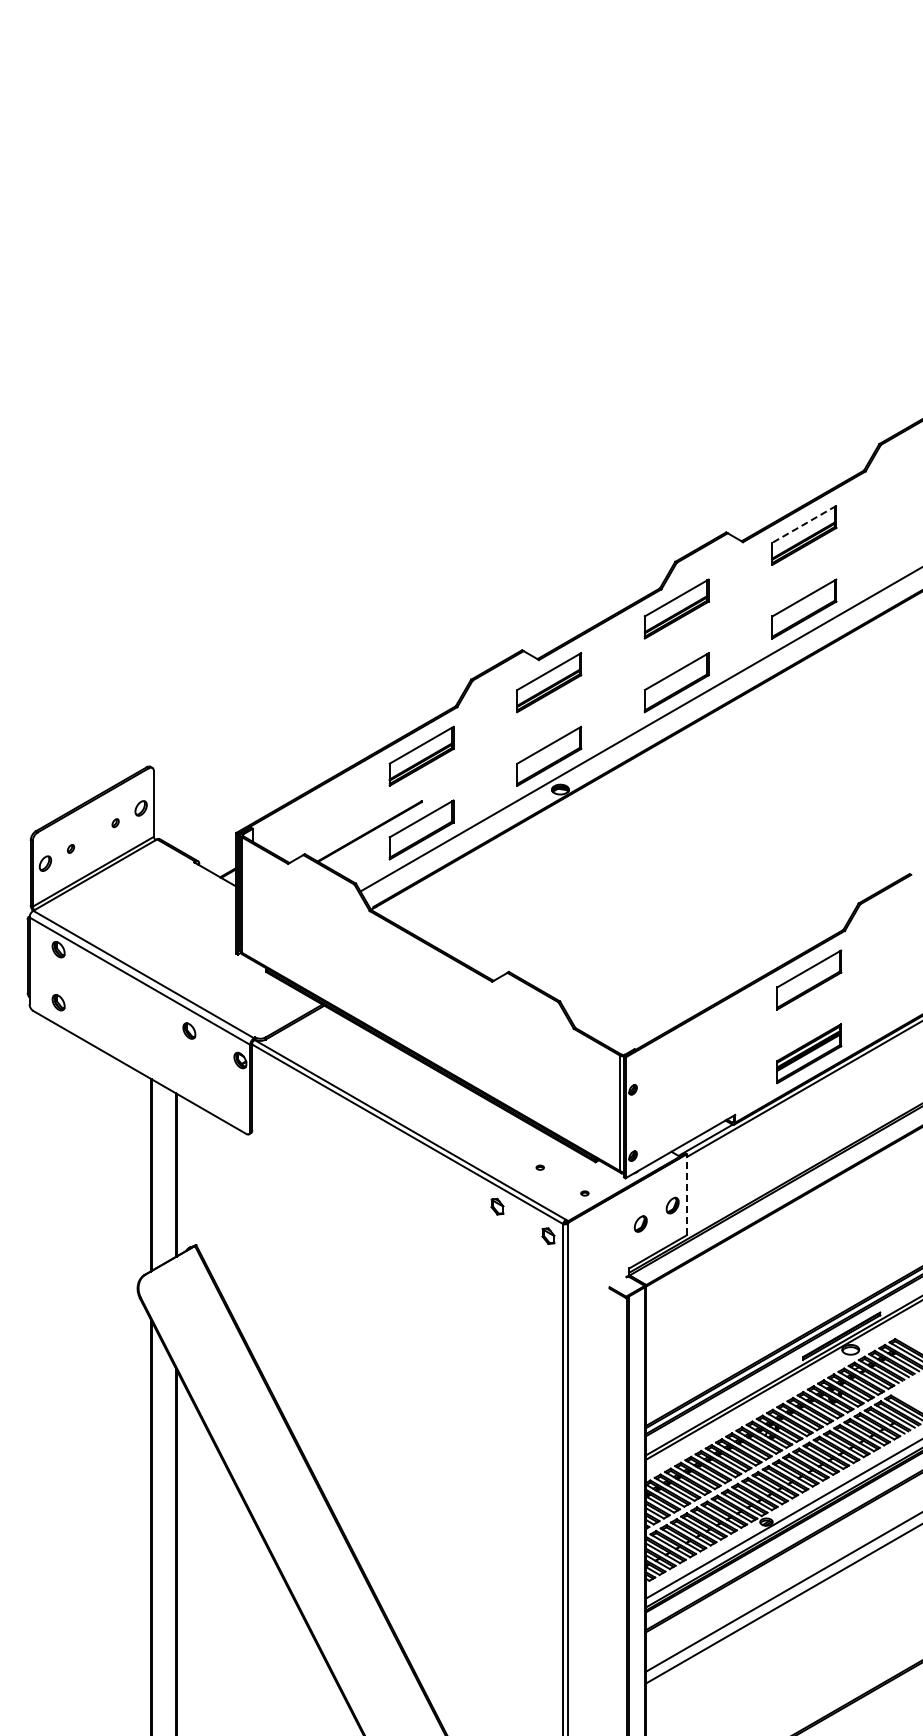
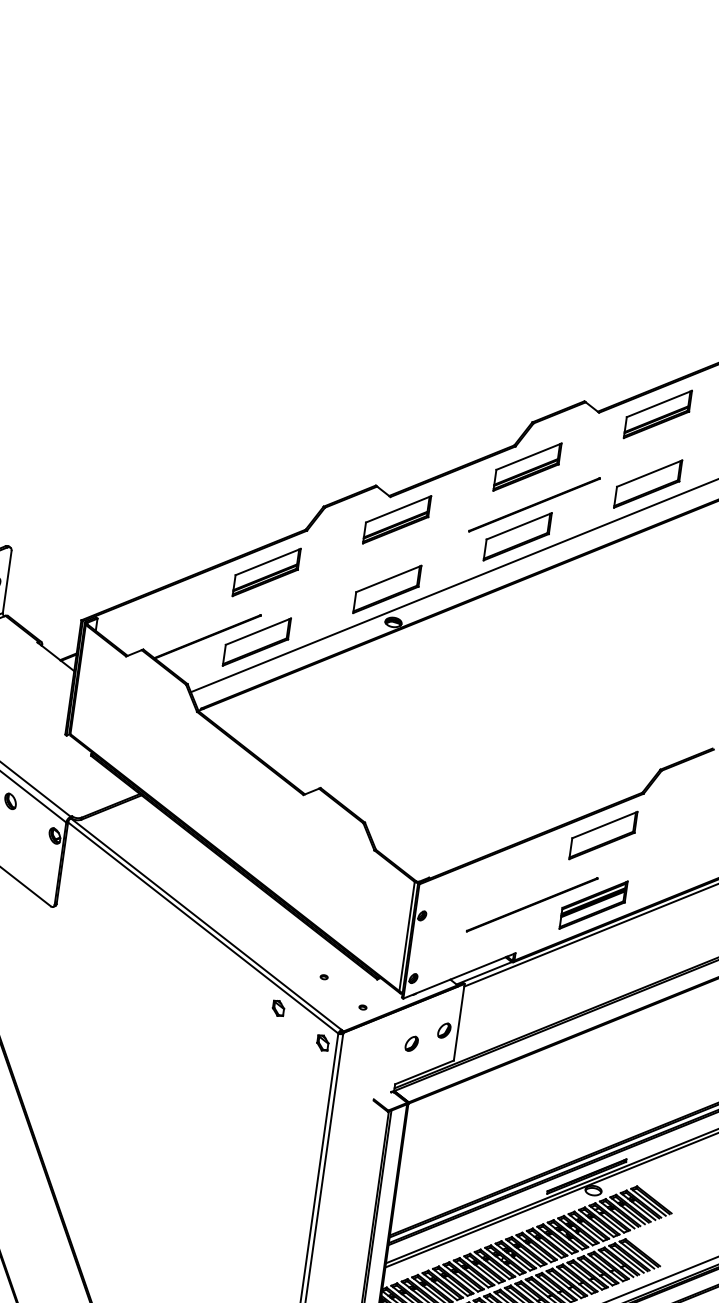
line: (804, 524) -> (659, 404), dashed -> solid
line: (689, 646) -> (534, 504), added
line: (745, 1062) -> (532, 905), added
line: (686, 1194) -> (458, 1021), dashed -> solid

